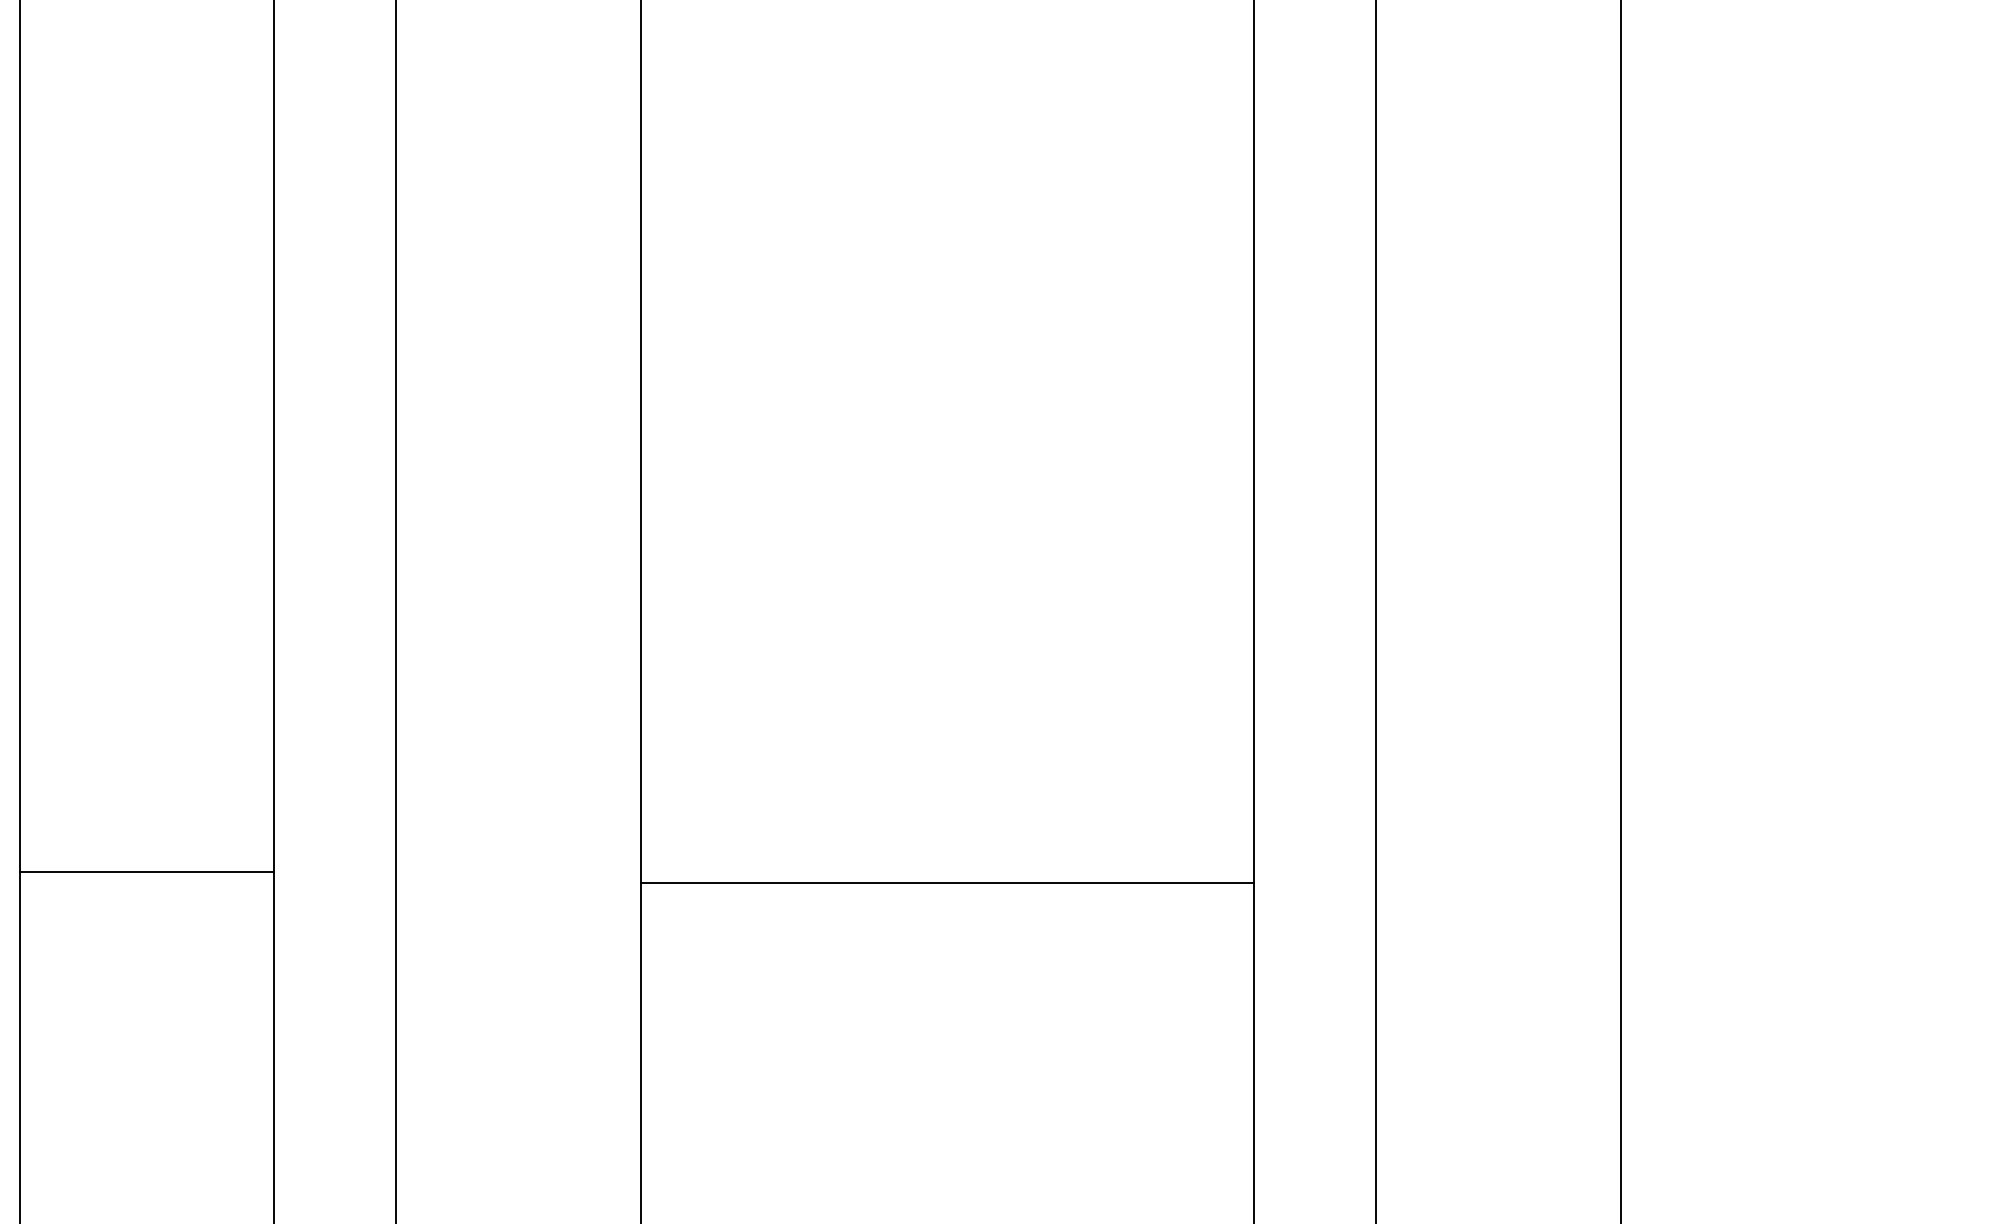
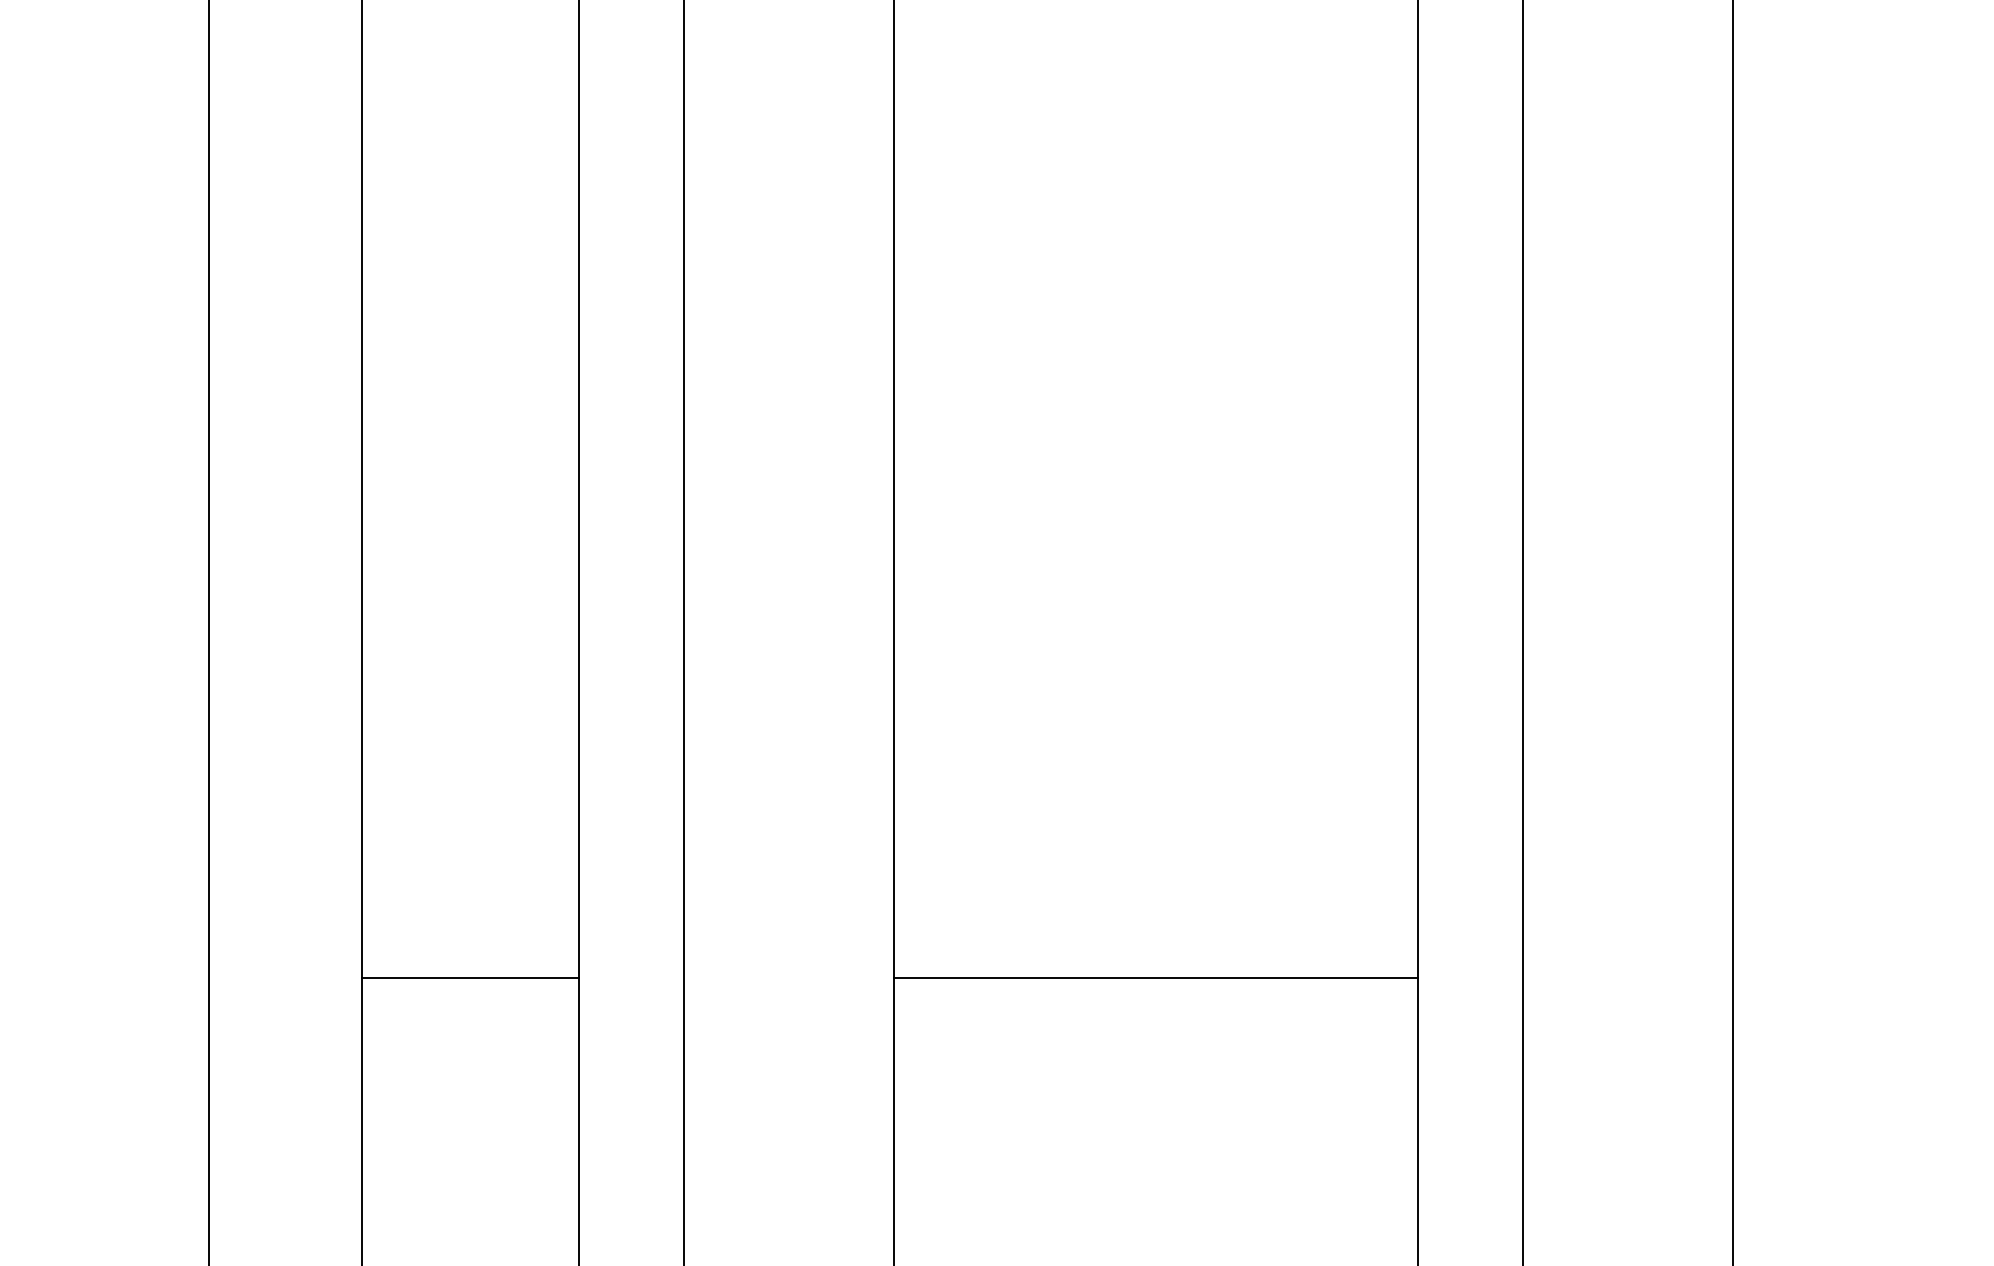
line: (146, 872) -> (470, 978), moved
line: (946, 882) -> (1155, 978), moved

